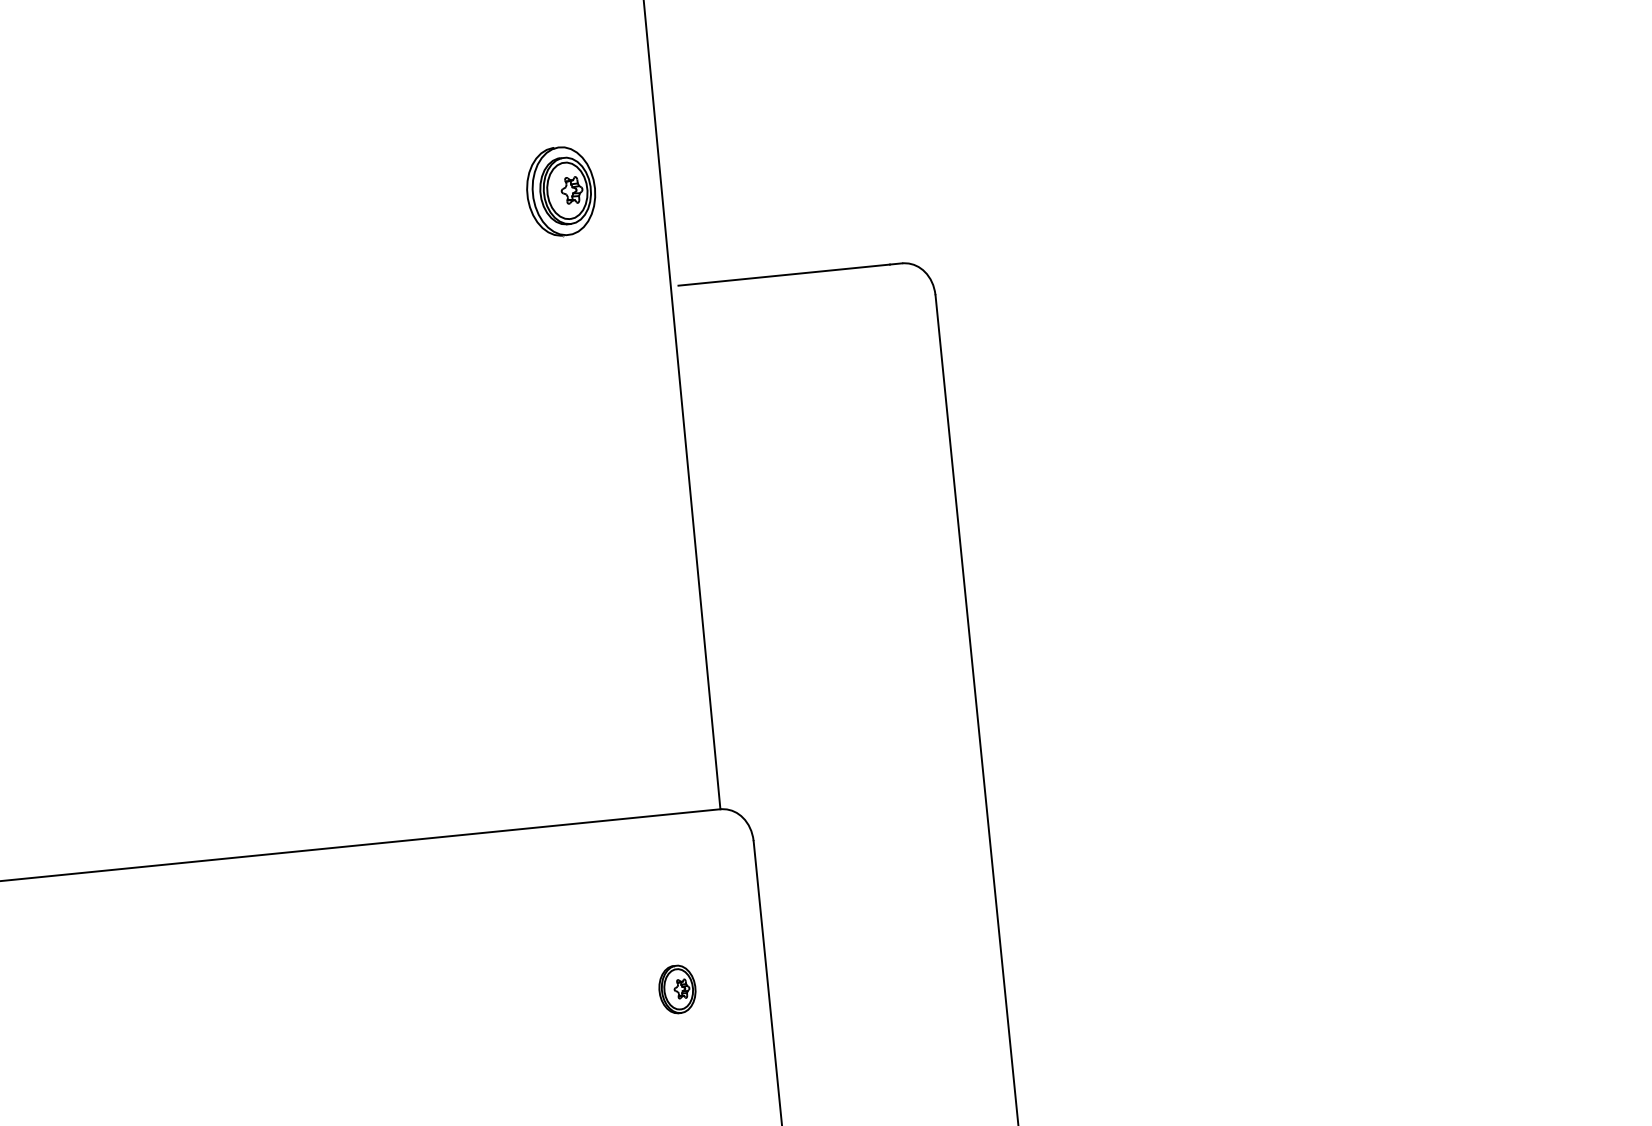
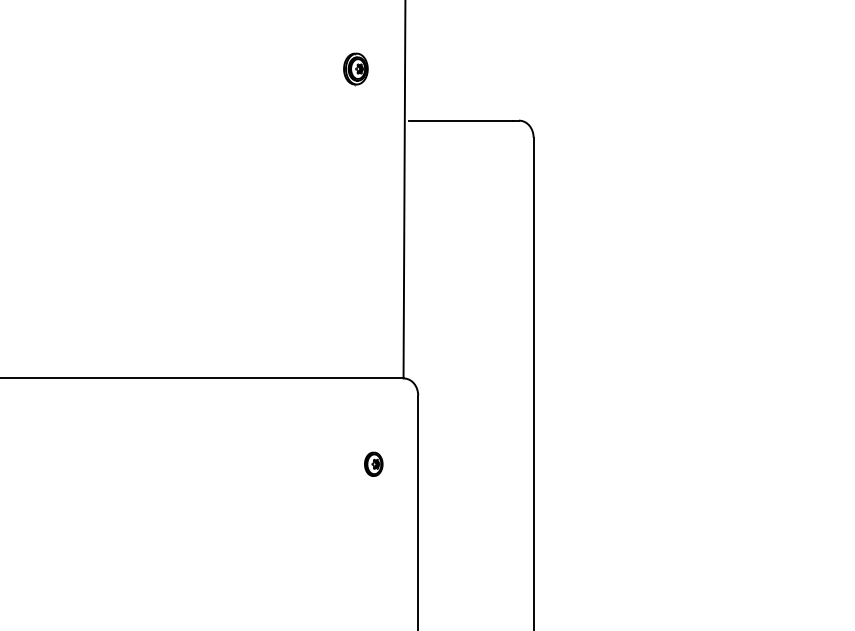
part: (560, 192) -> (355, 69), size x0.71

